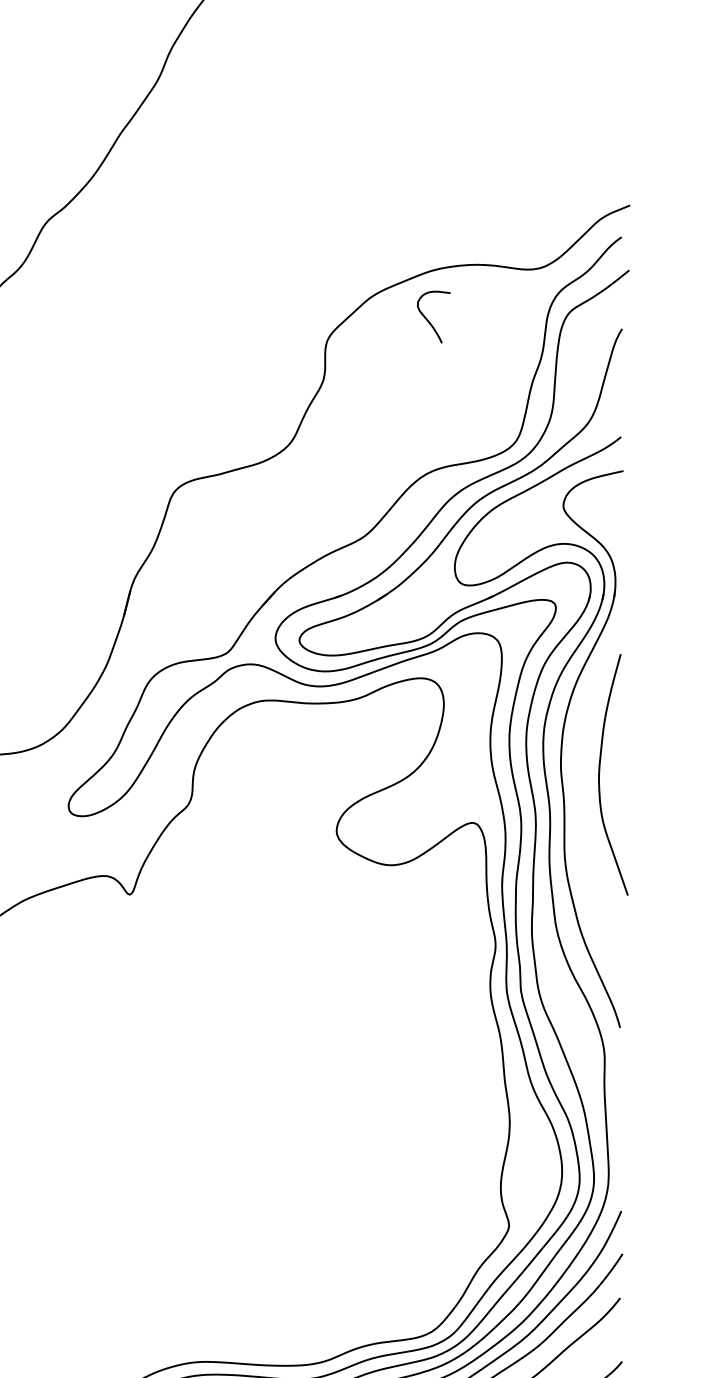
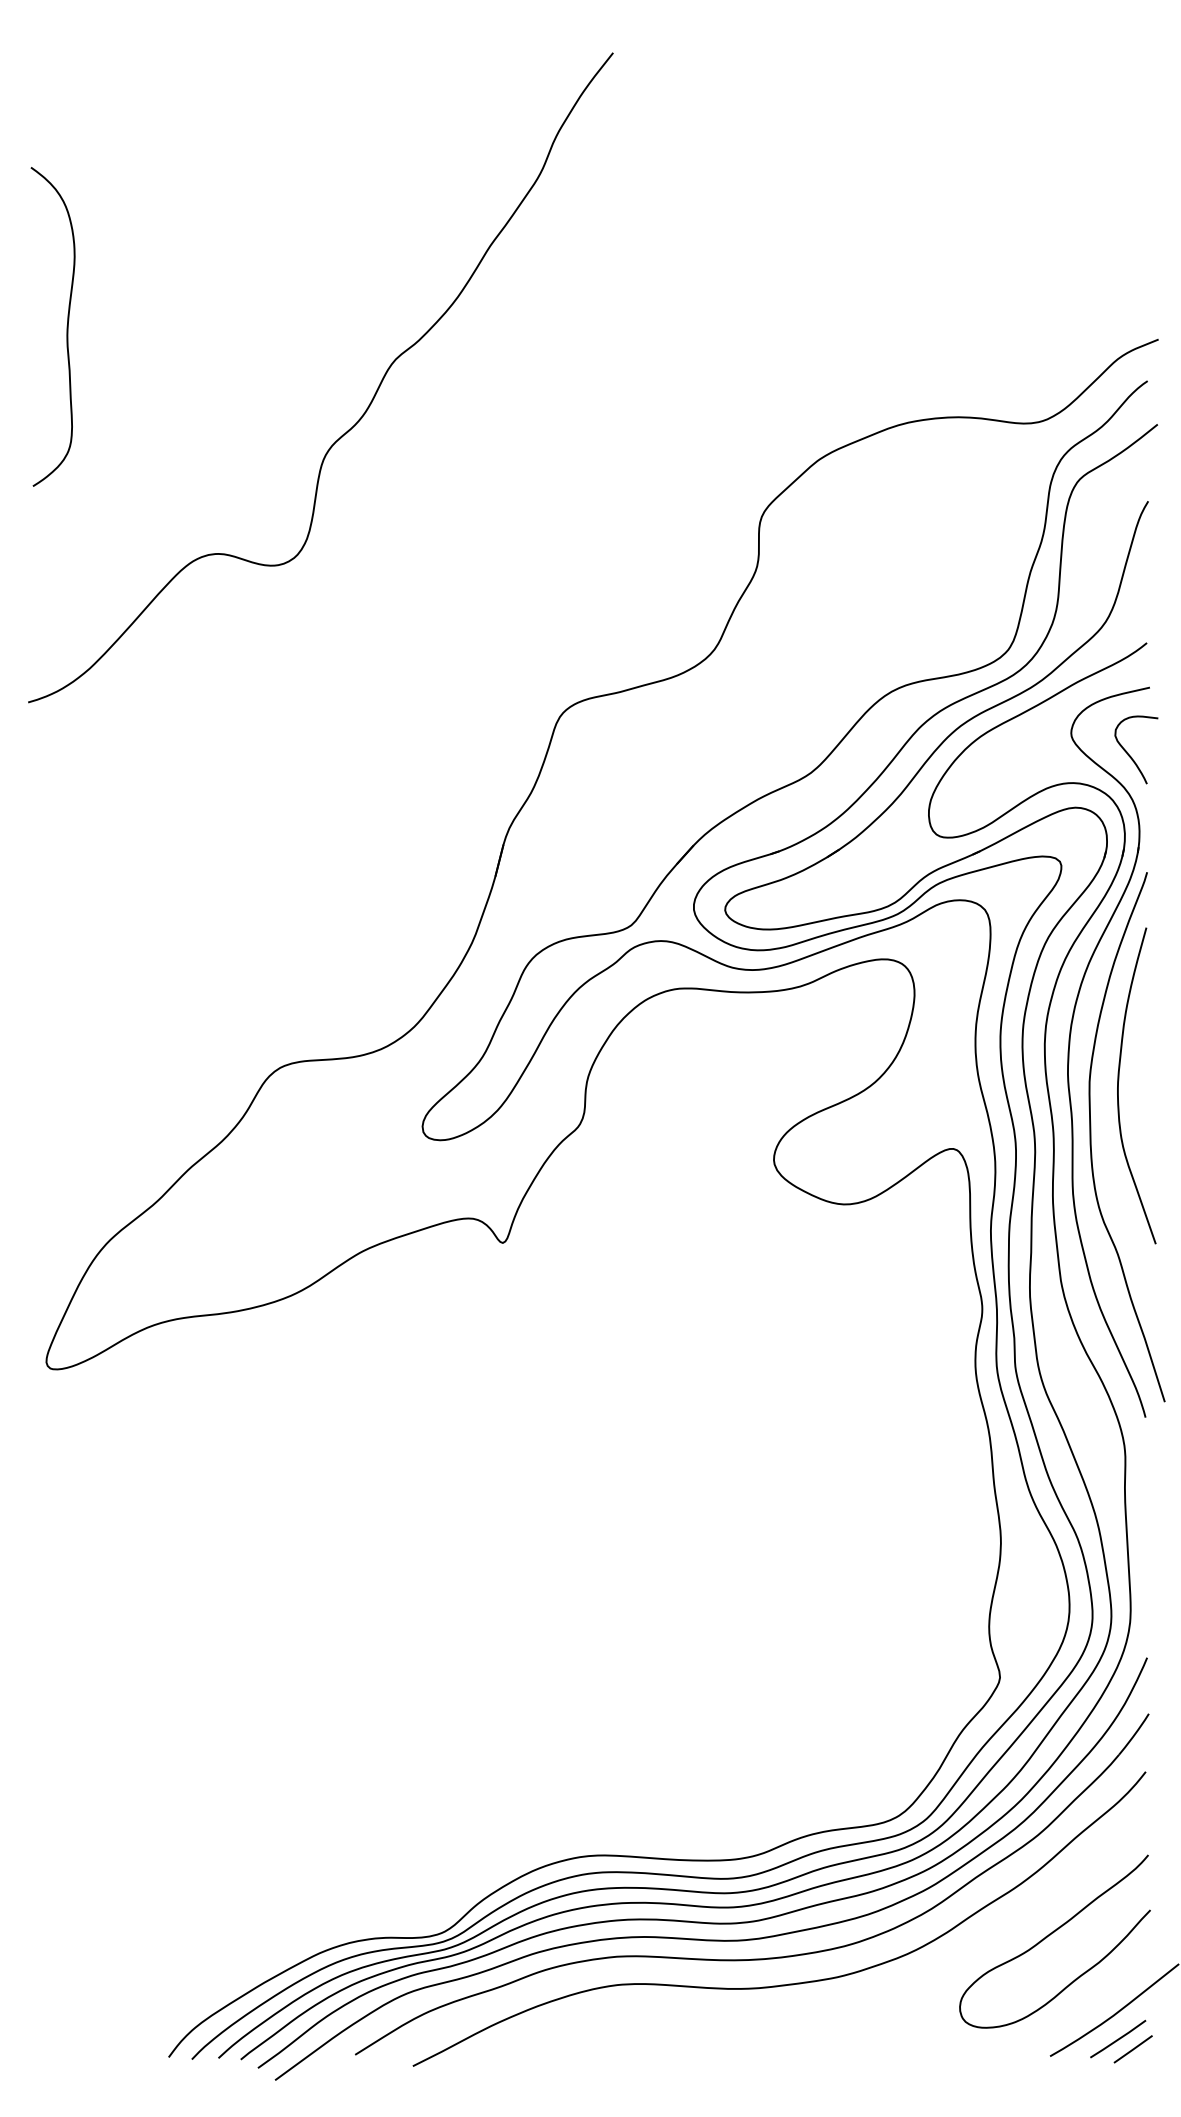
curve: (429, 321) -> (1130, 755), moved
curve: (578, 814) -> (1091, 1137), added

